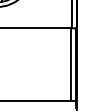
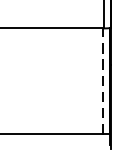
line: (71, 63) -> (103, 79), solid -> dashed

